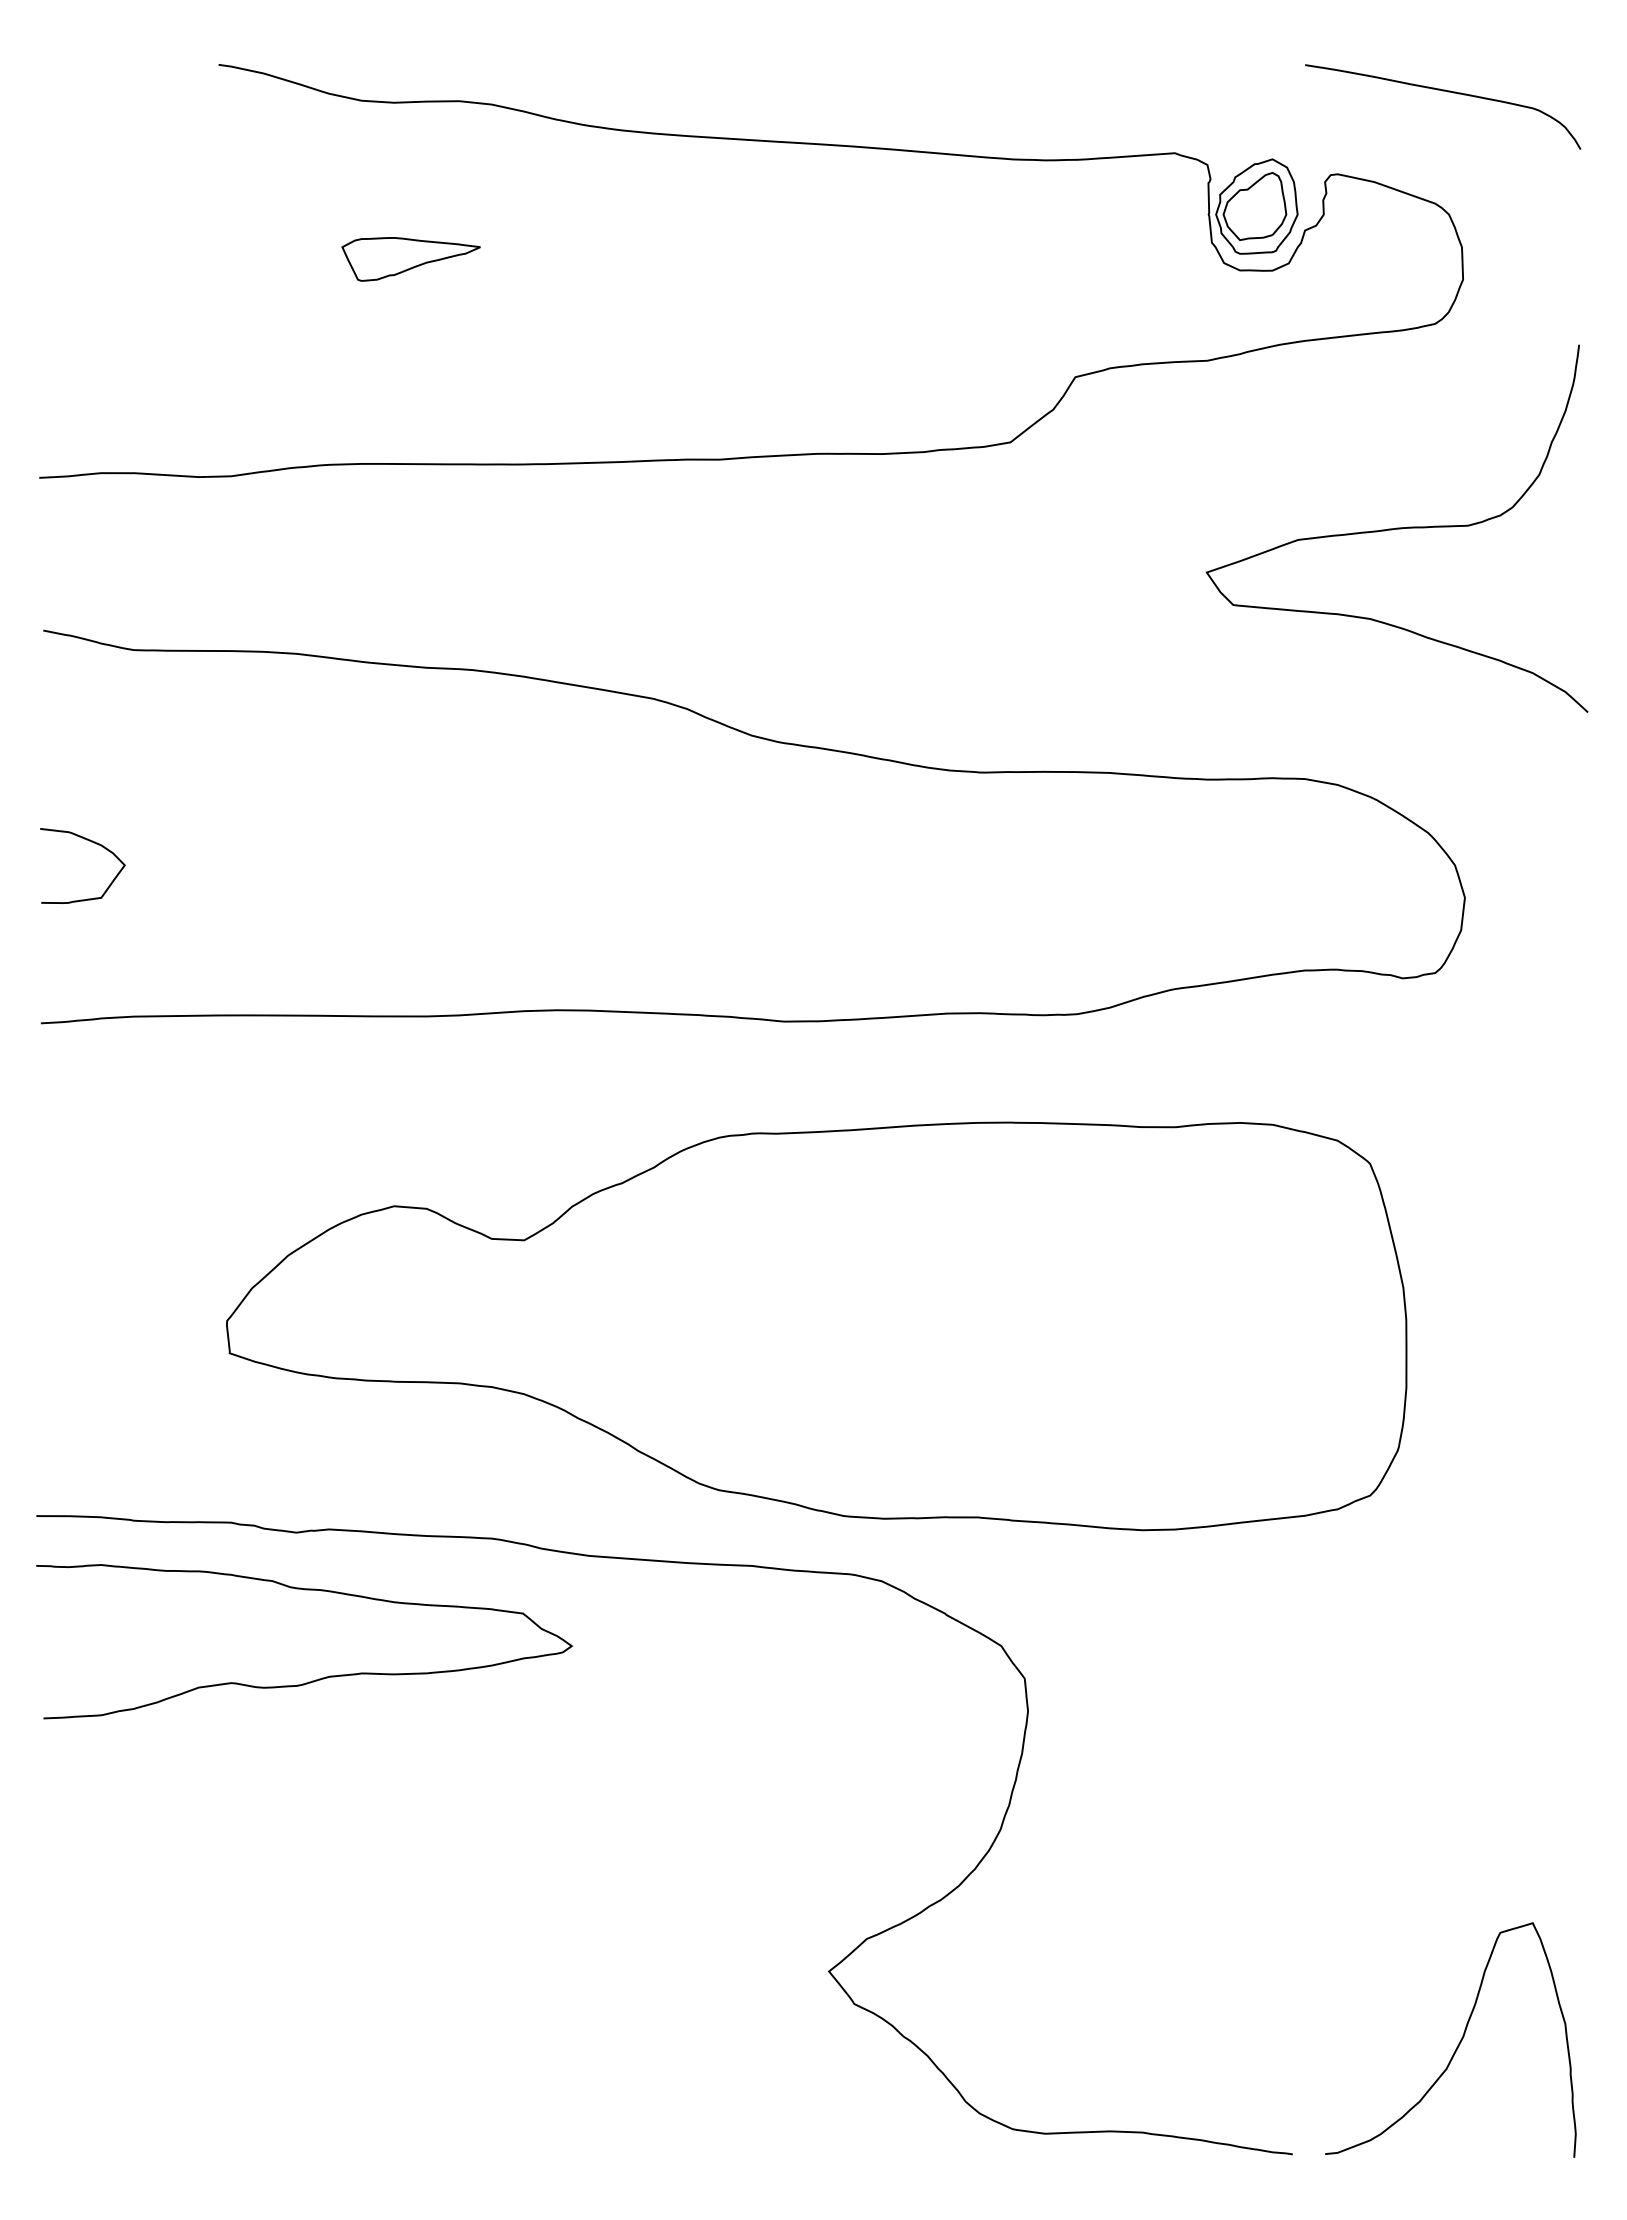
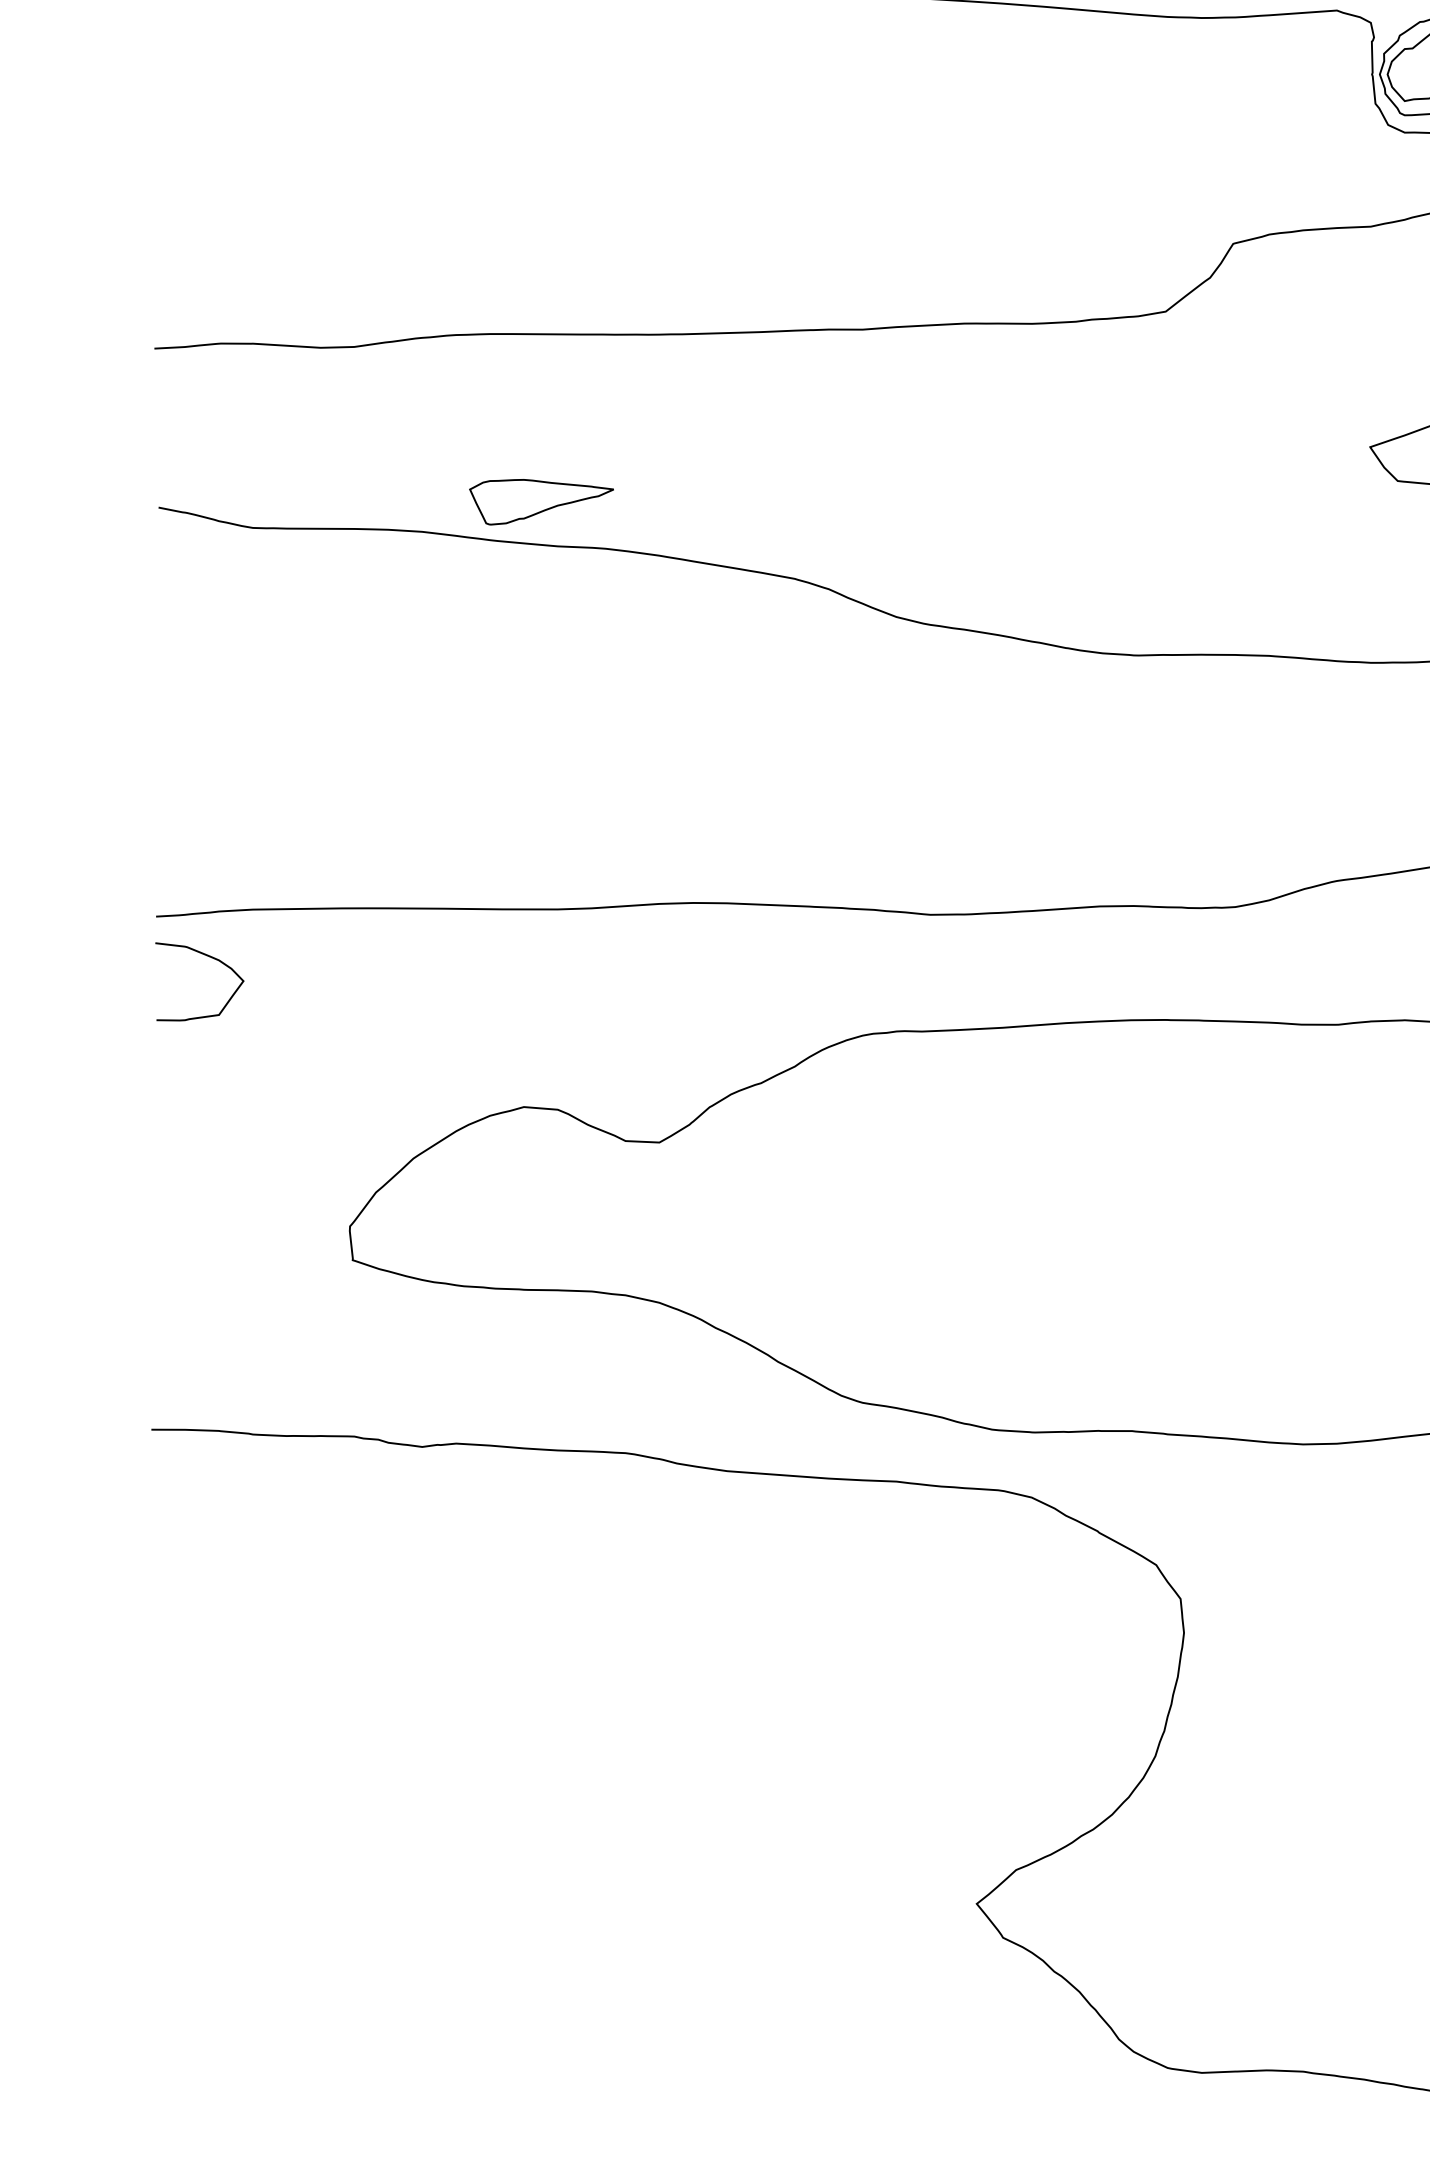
part: (410, 259) -> (540, 502), moved
curve: (91, 842) -> (208, 957), moved
curve: (315, 1679) -> (442, 1599), removed

